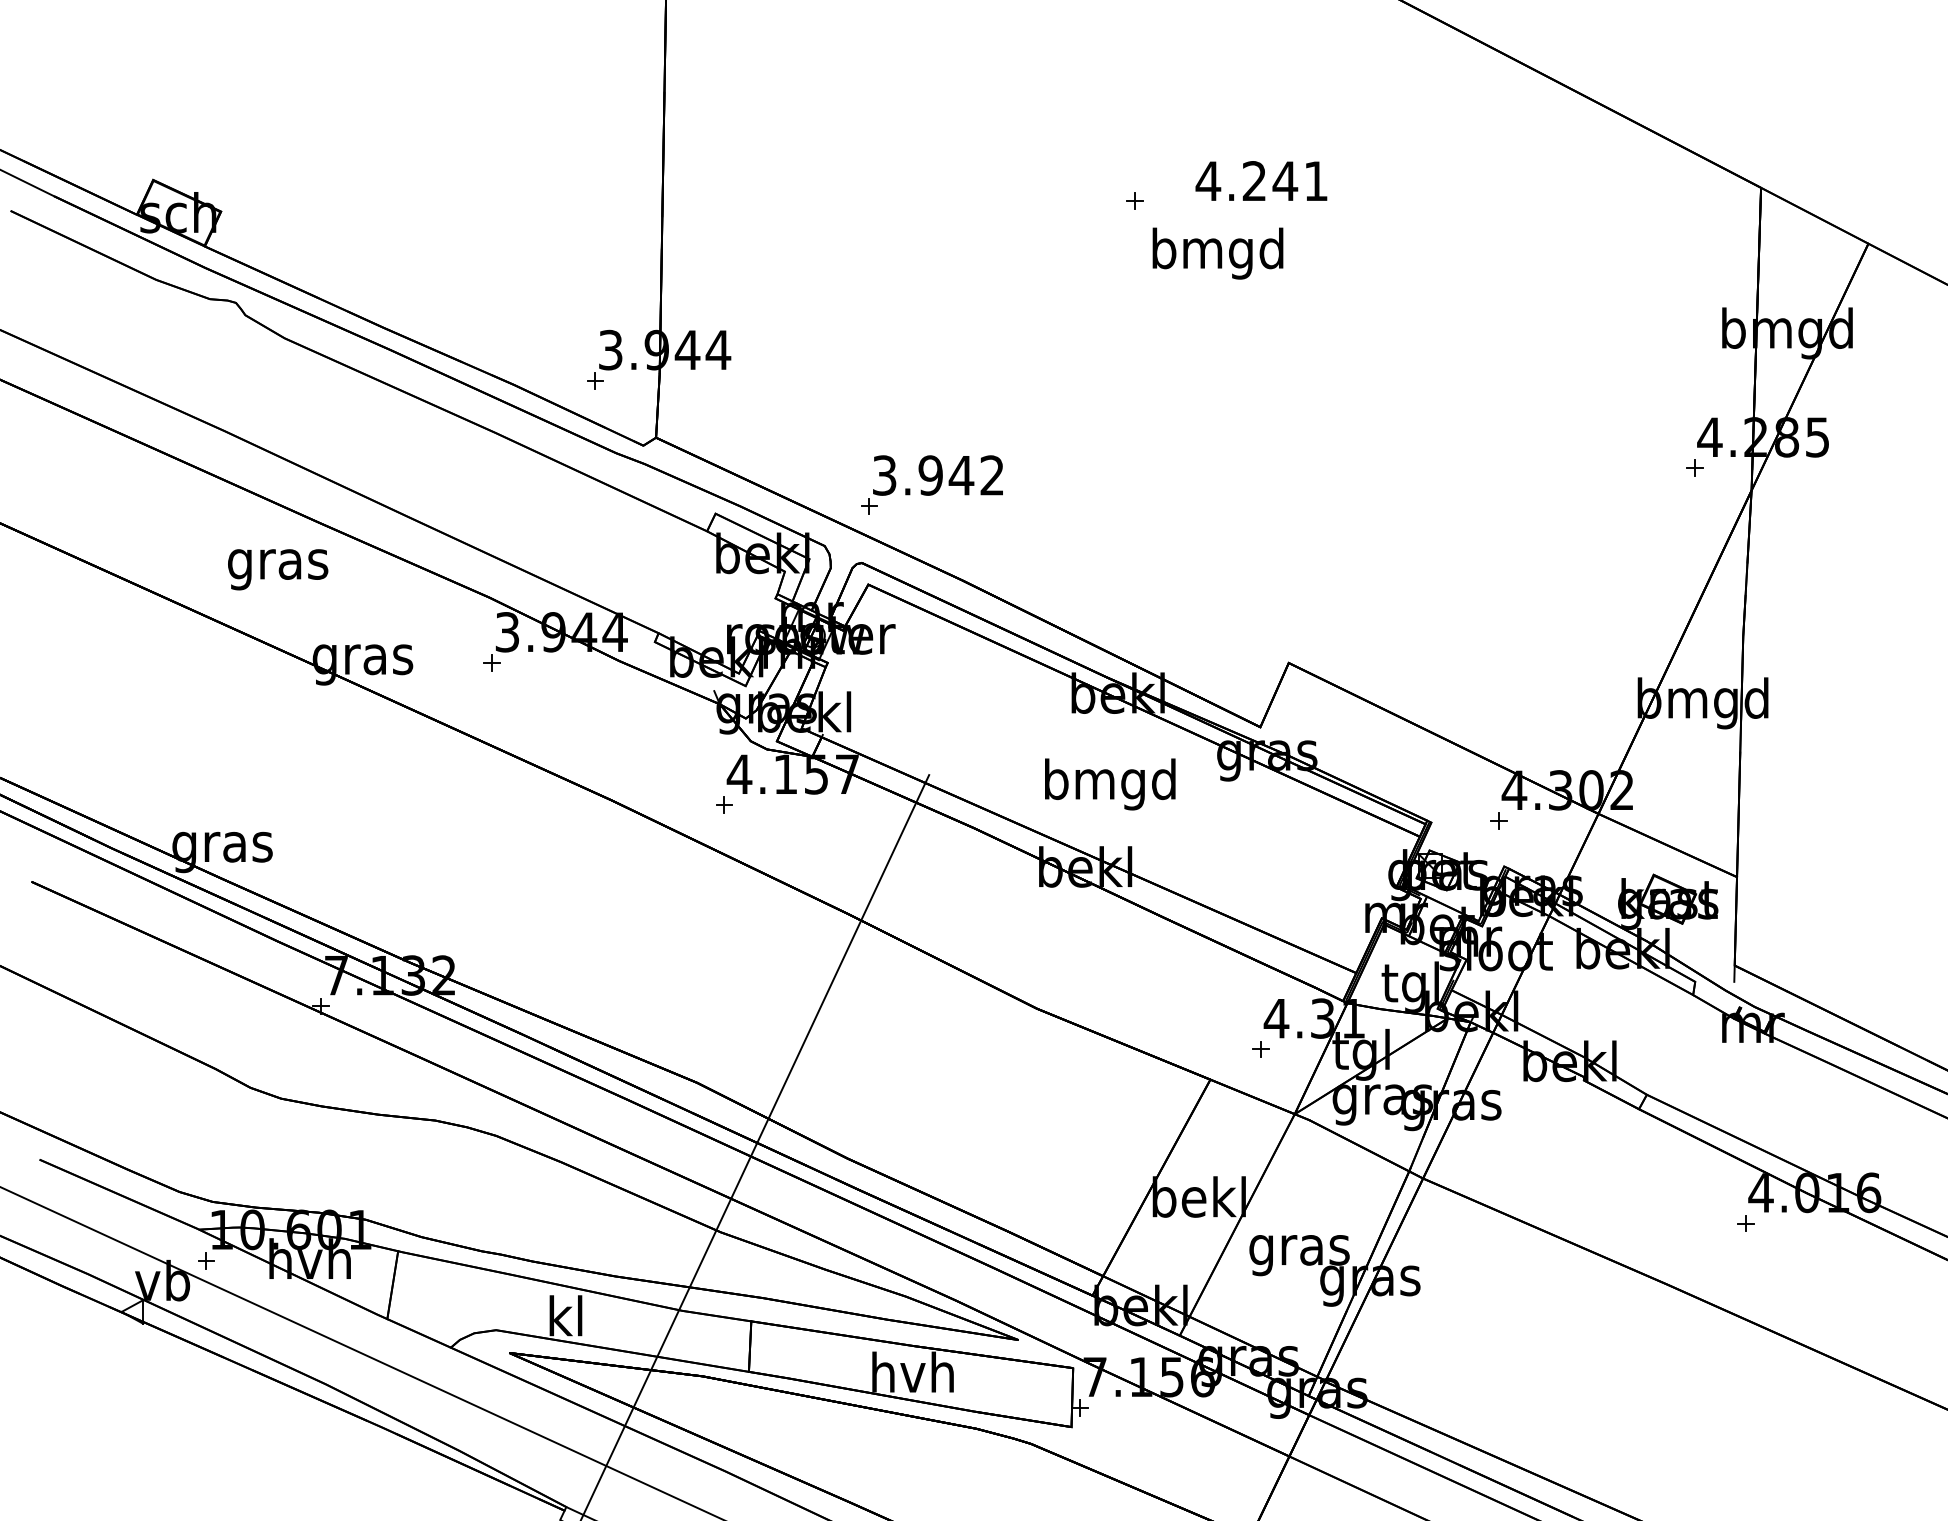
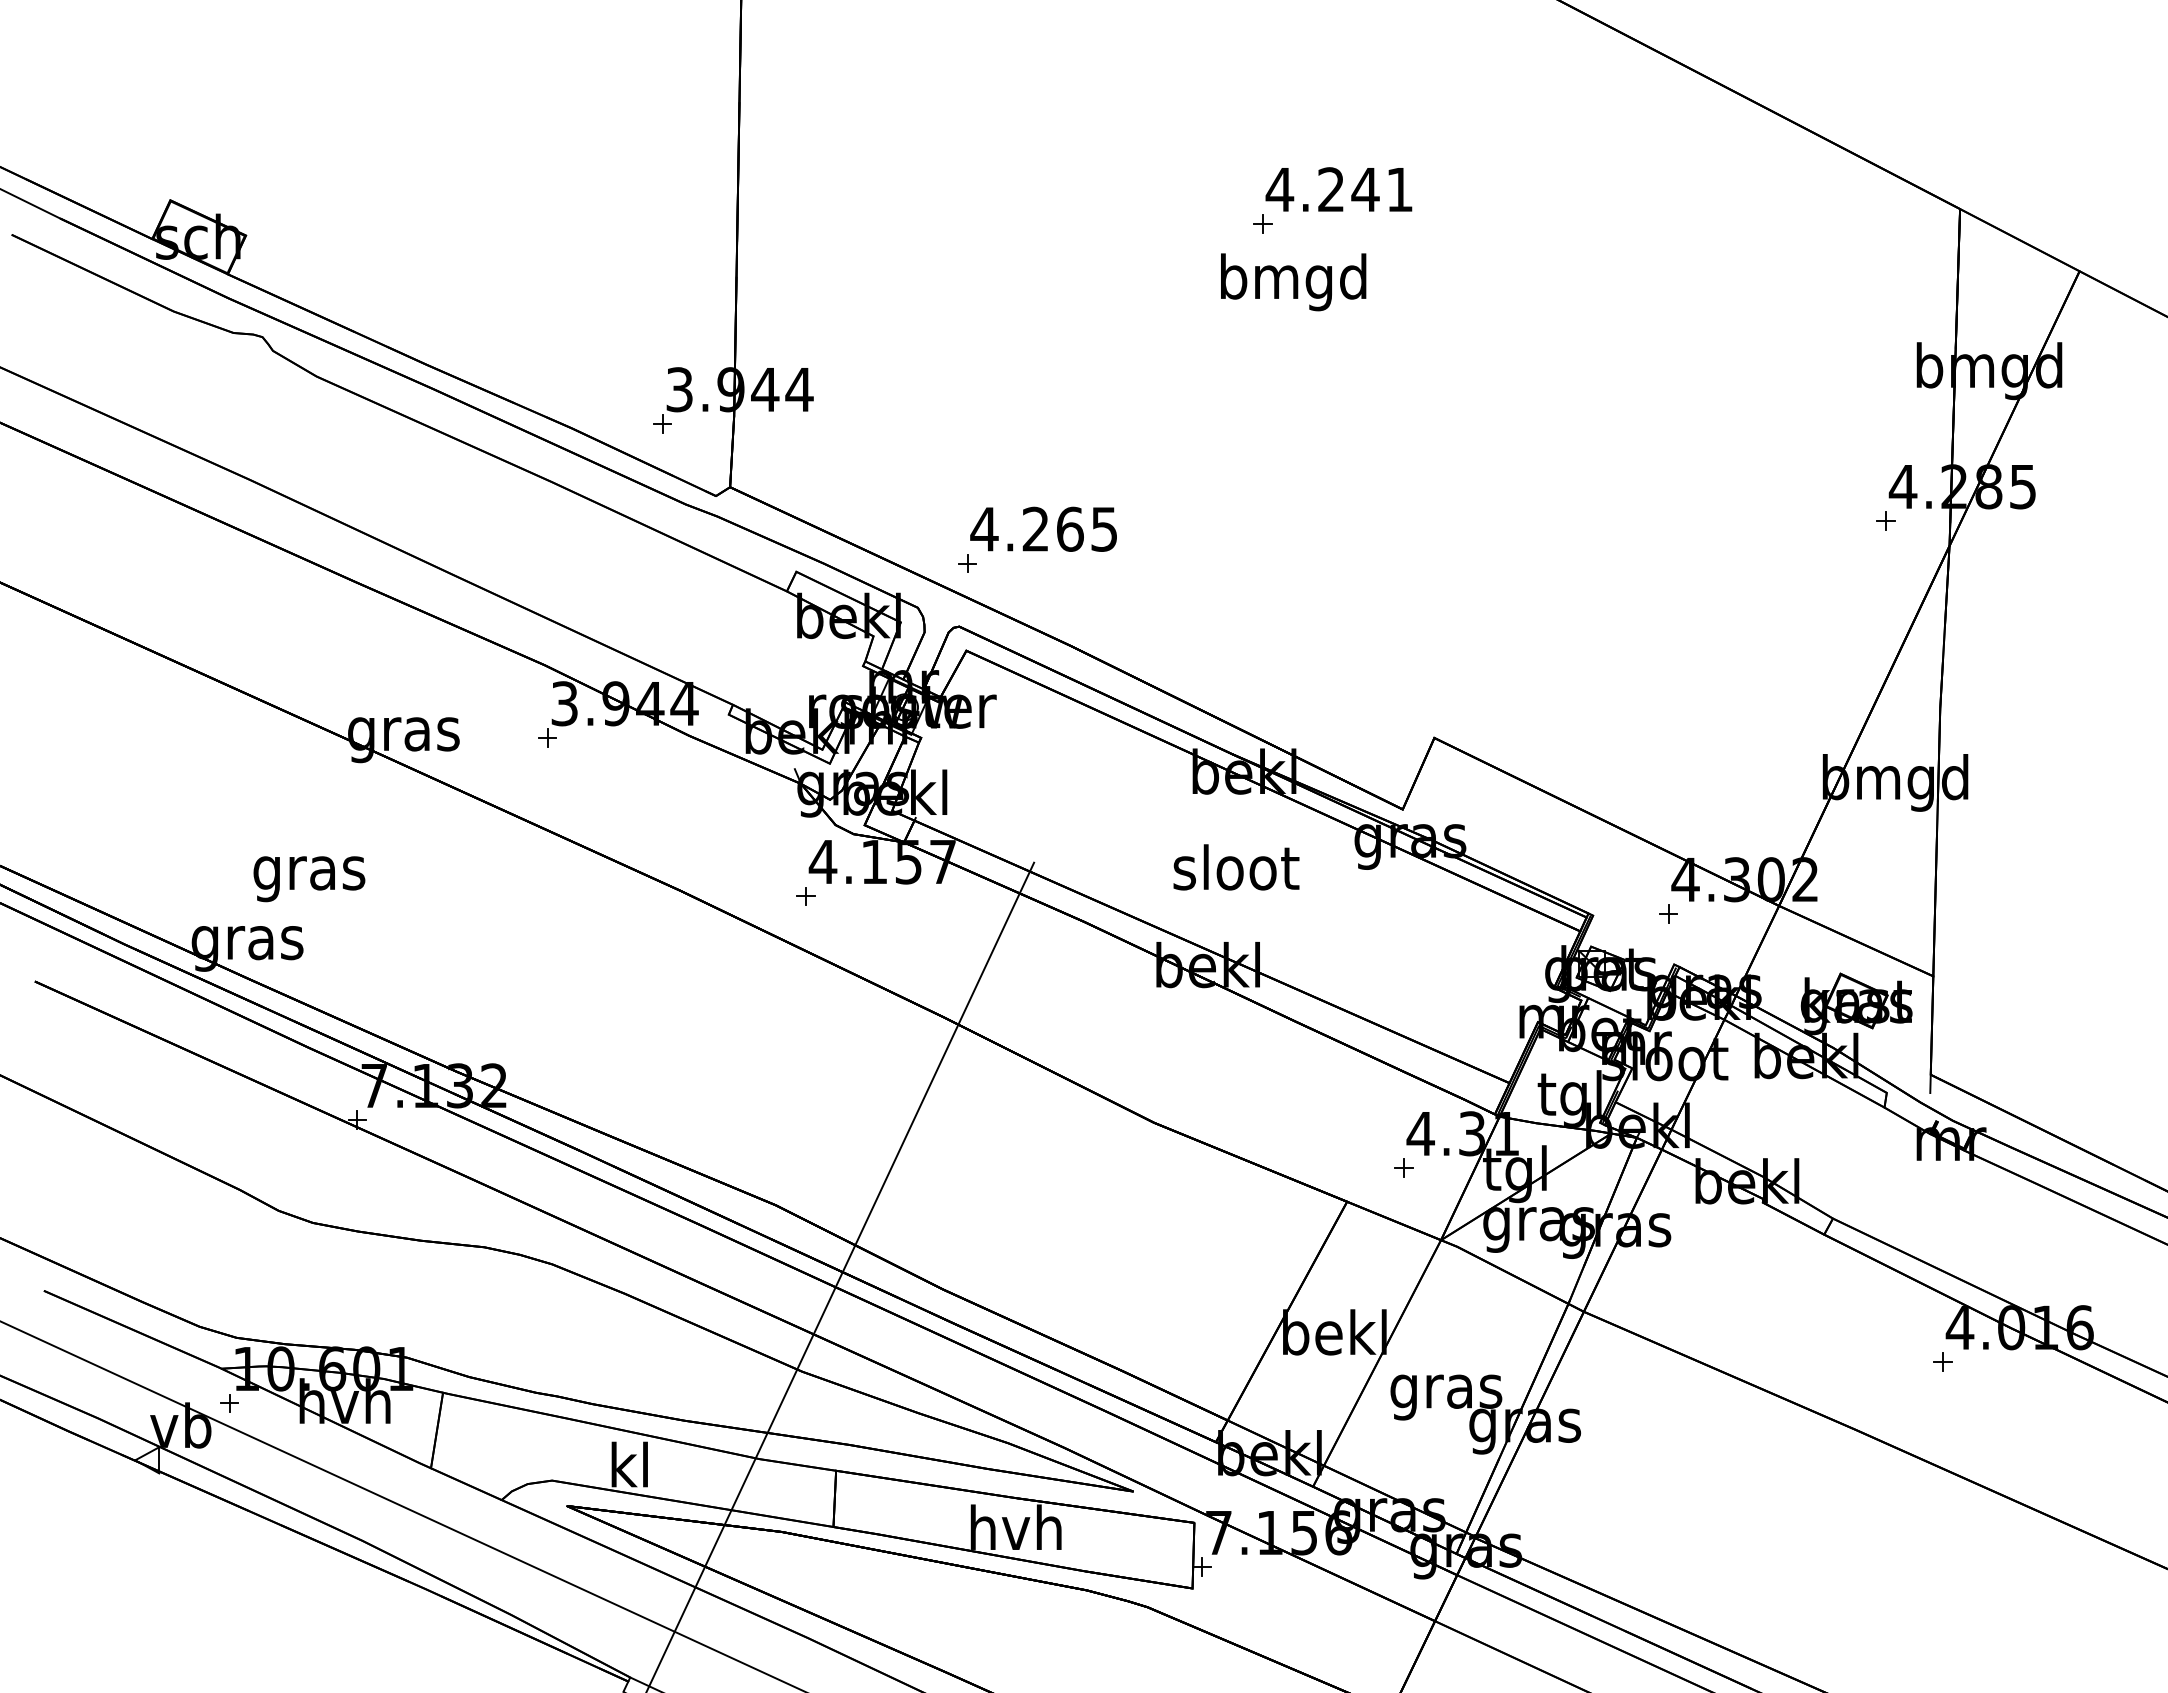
text: (1261, 181) -> (1338, 189), moved
text: (1217, 253) -> (1293, 282), moved
text: (937, 474) -> (1043, 528), 3.942 -> 4.265
text: (278, 570) -> (309, 879), moved
text: (1110, 784) -> (1235, 873), bmgd -> sloot

